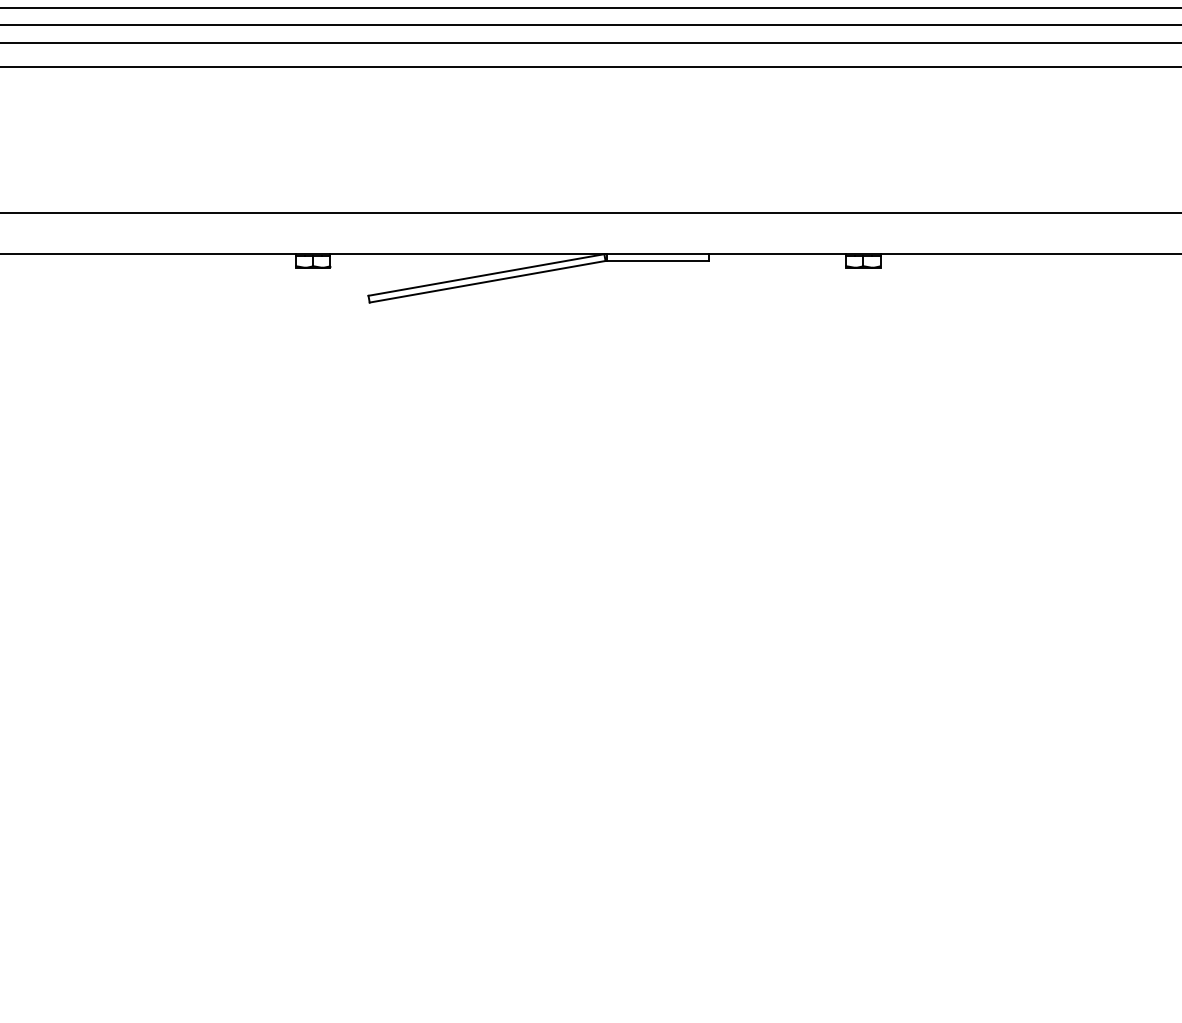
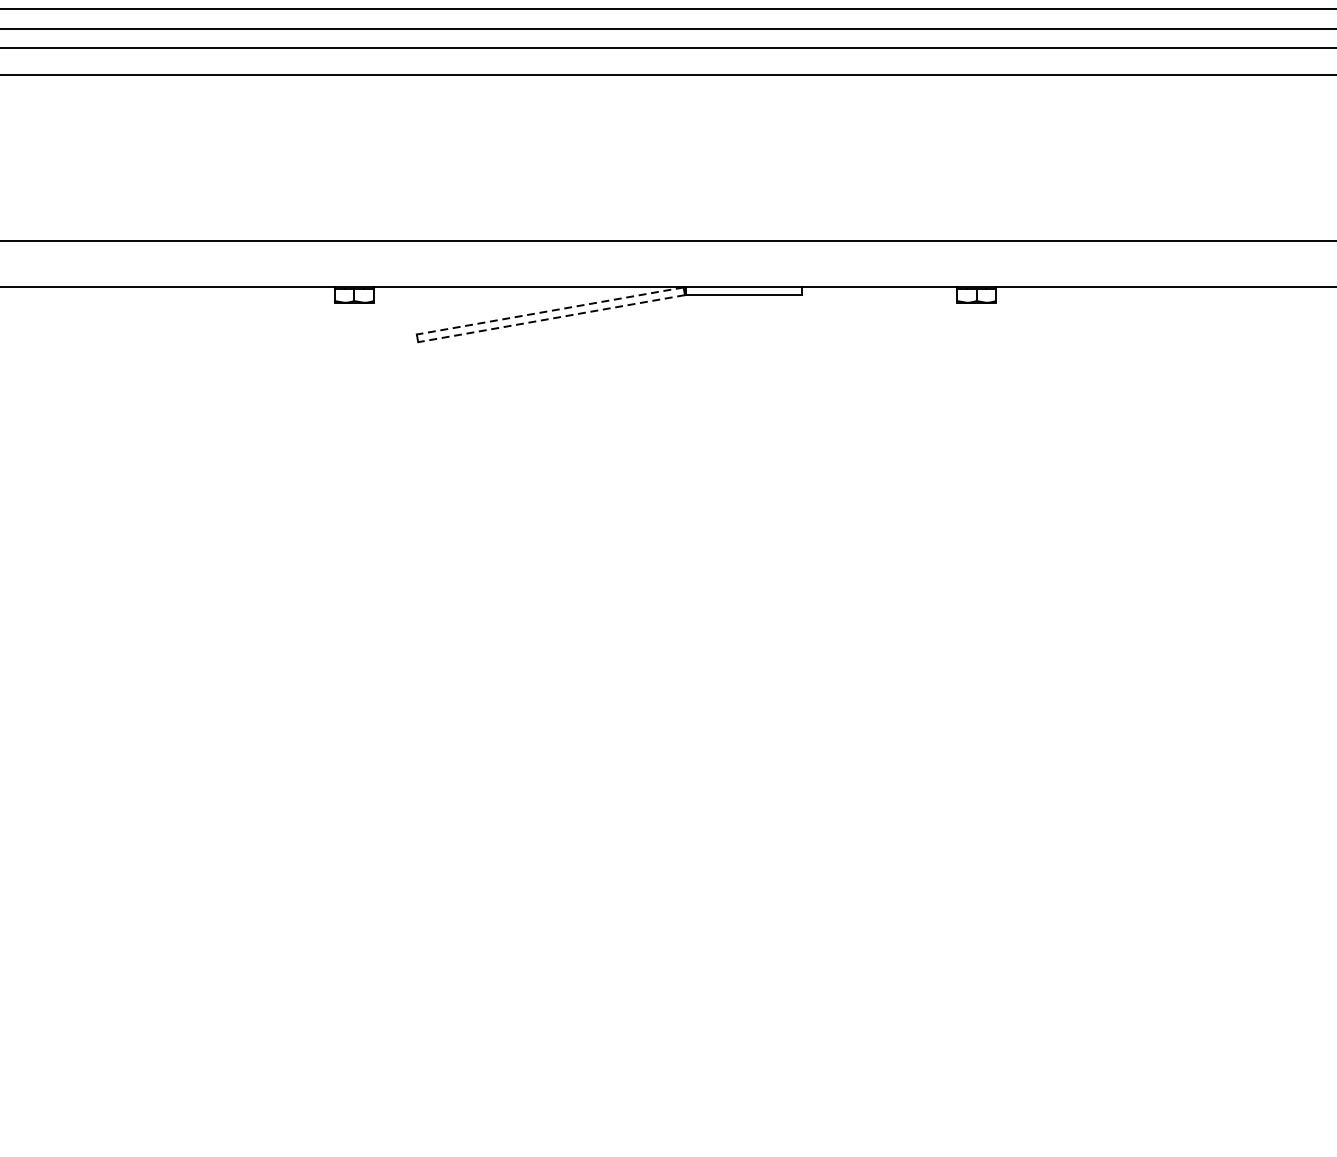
line: (486, 275) -> (550, 311), solid -> dashed
line: (487, 281) -> (551, 318), solid -> dashed

